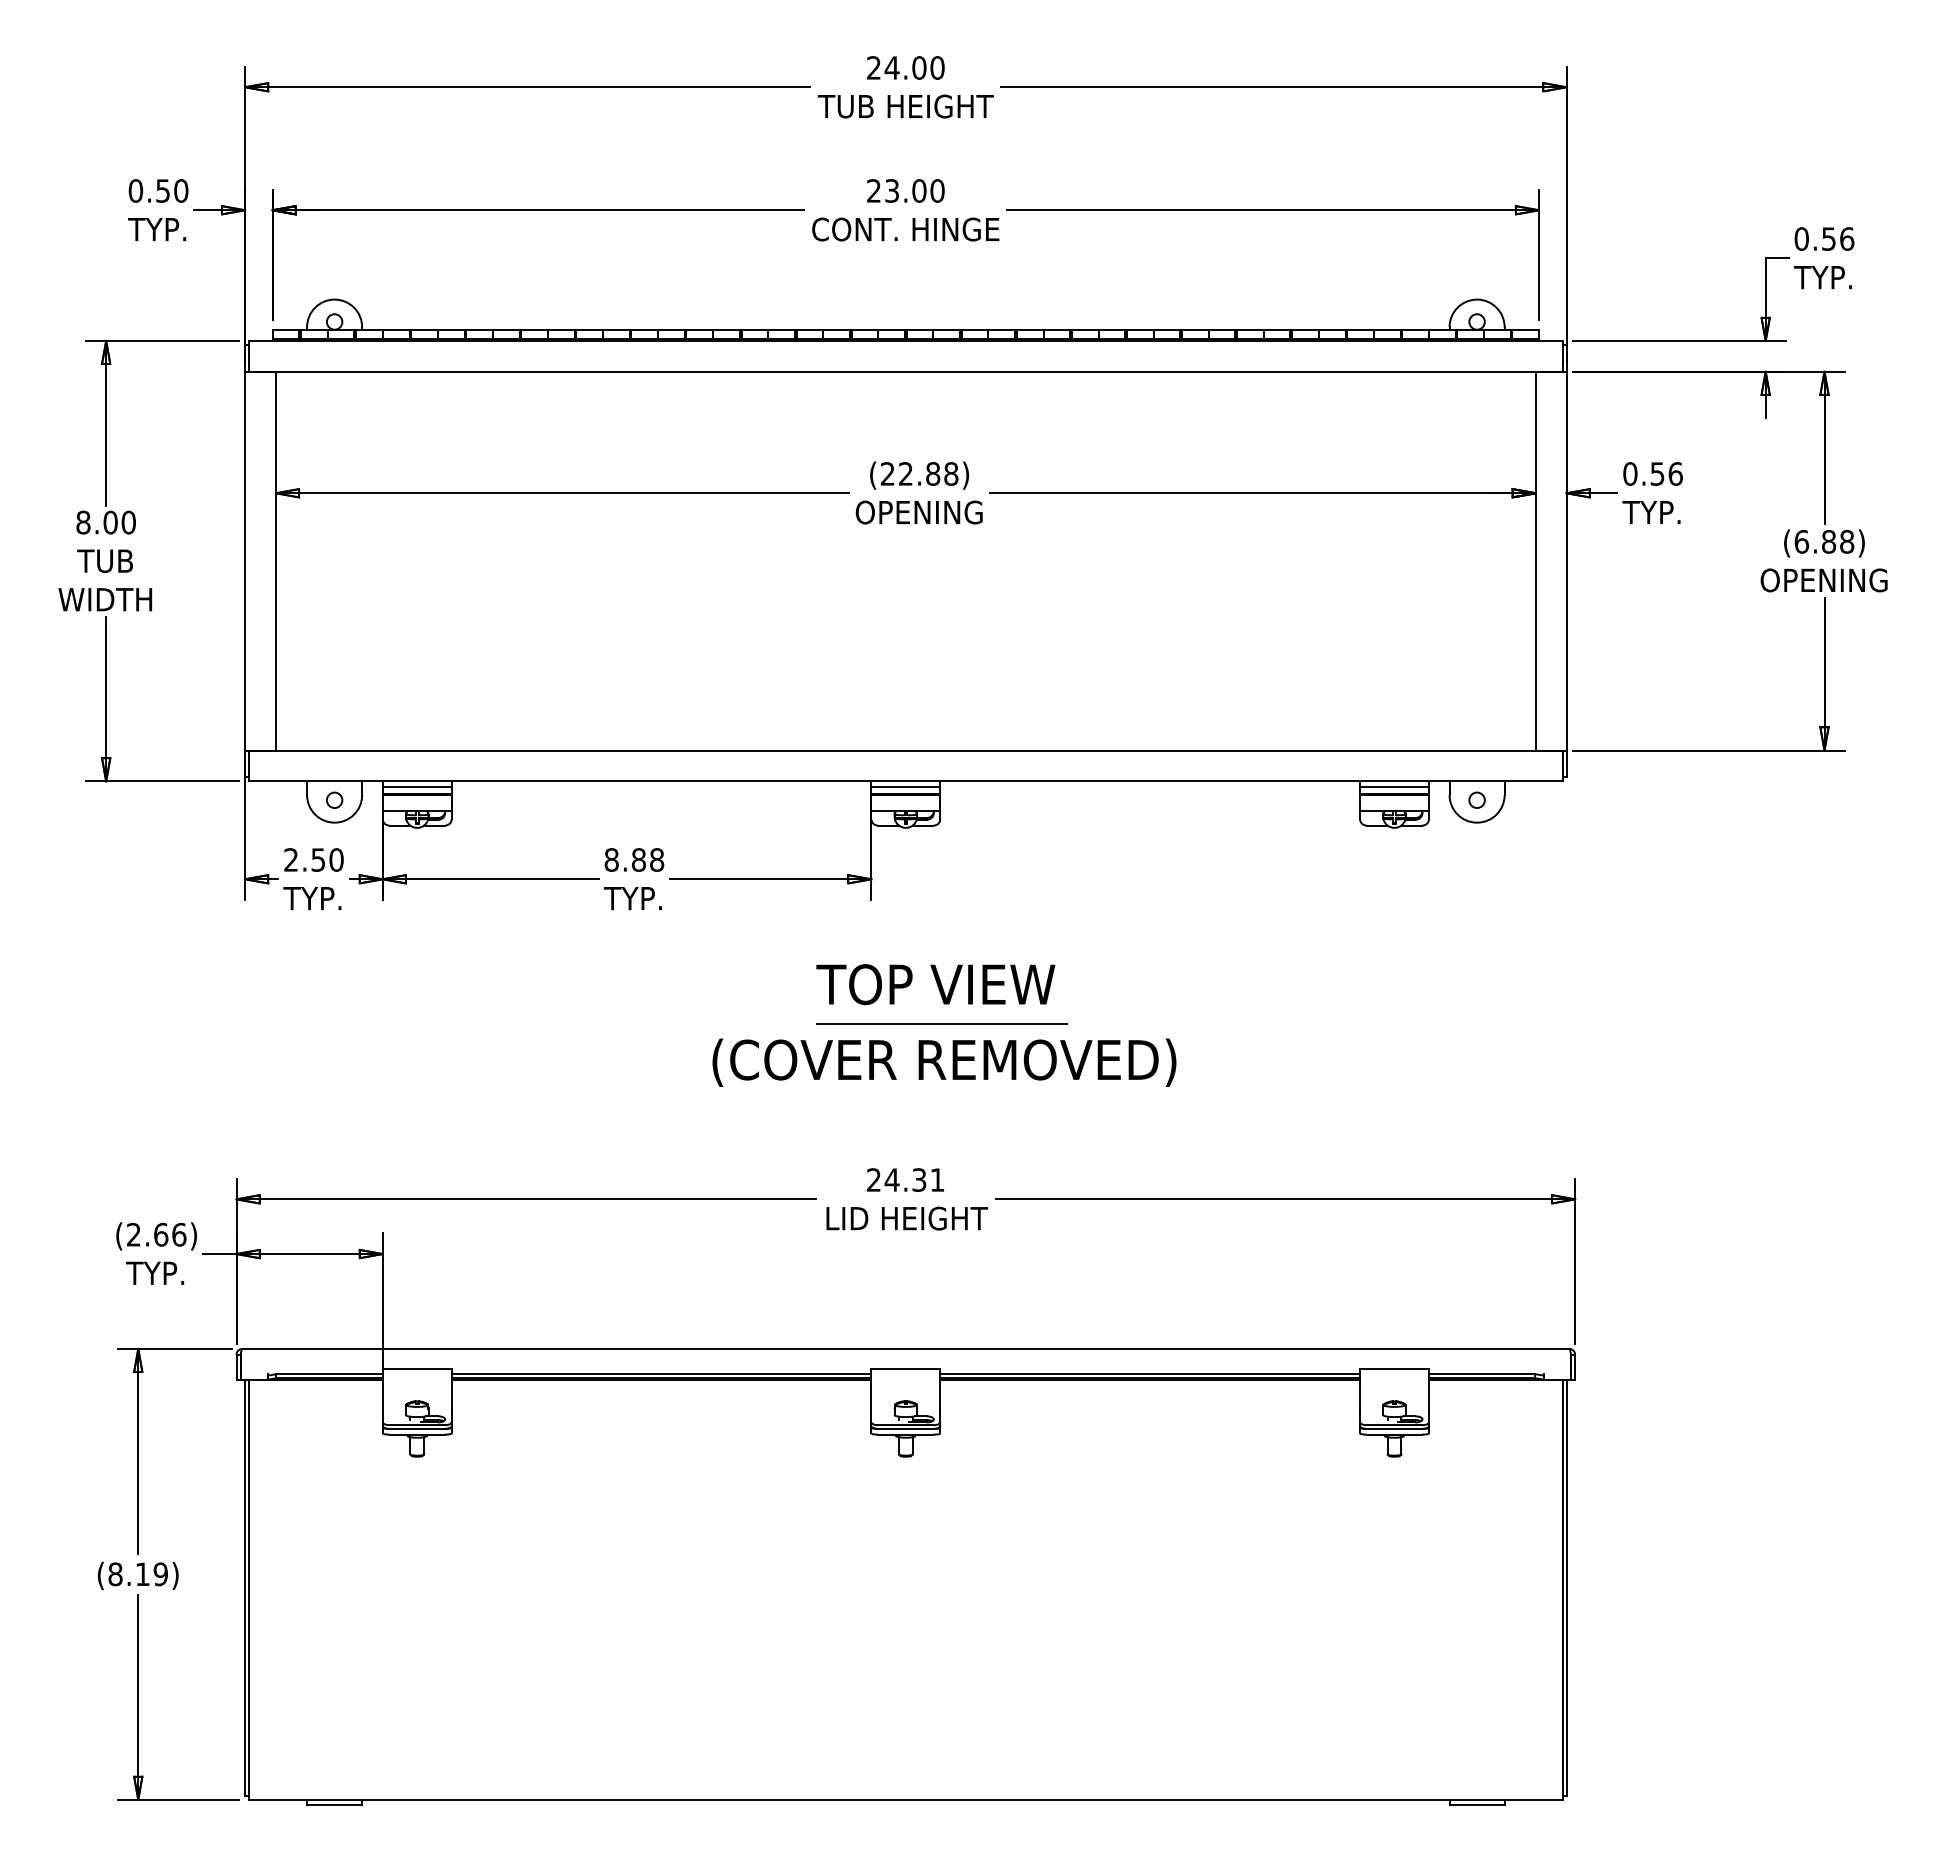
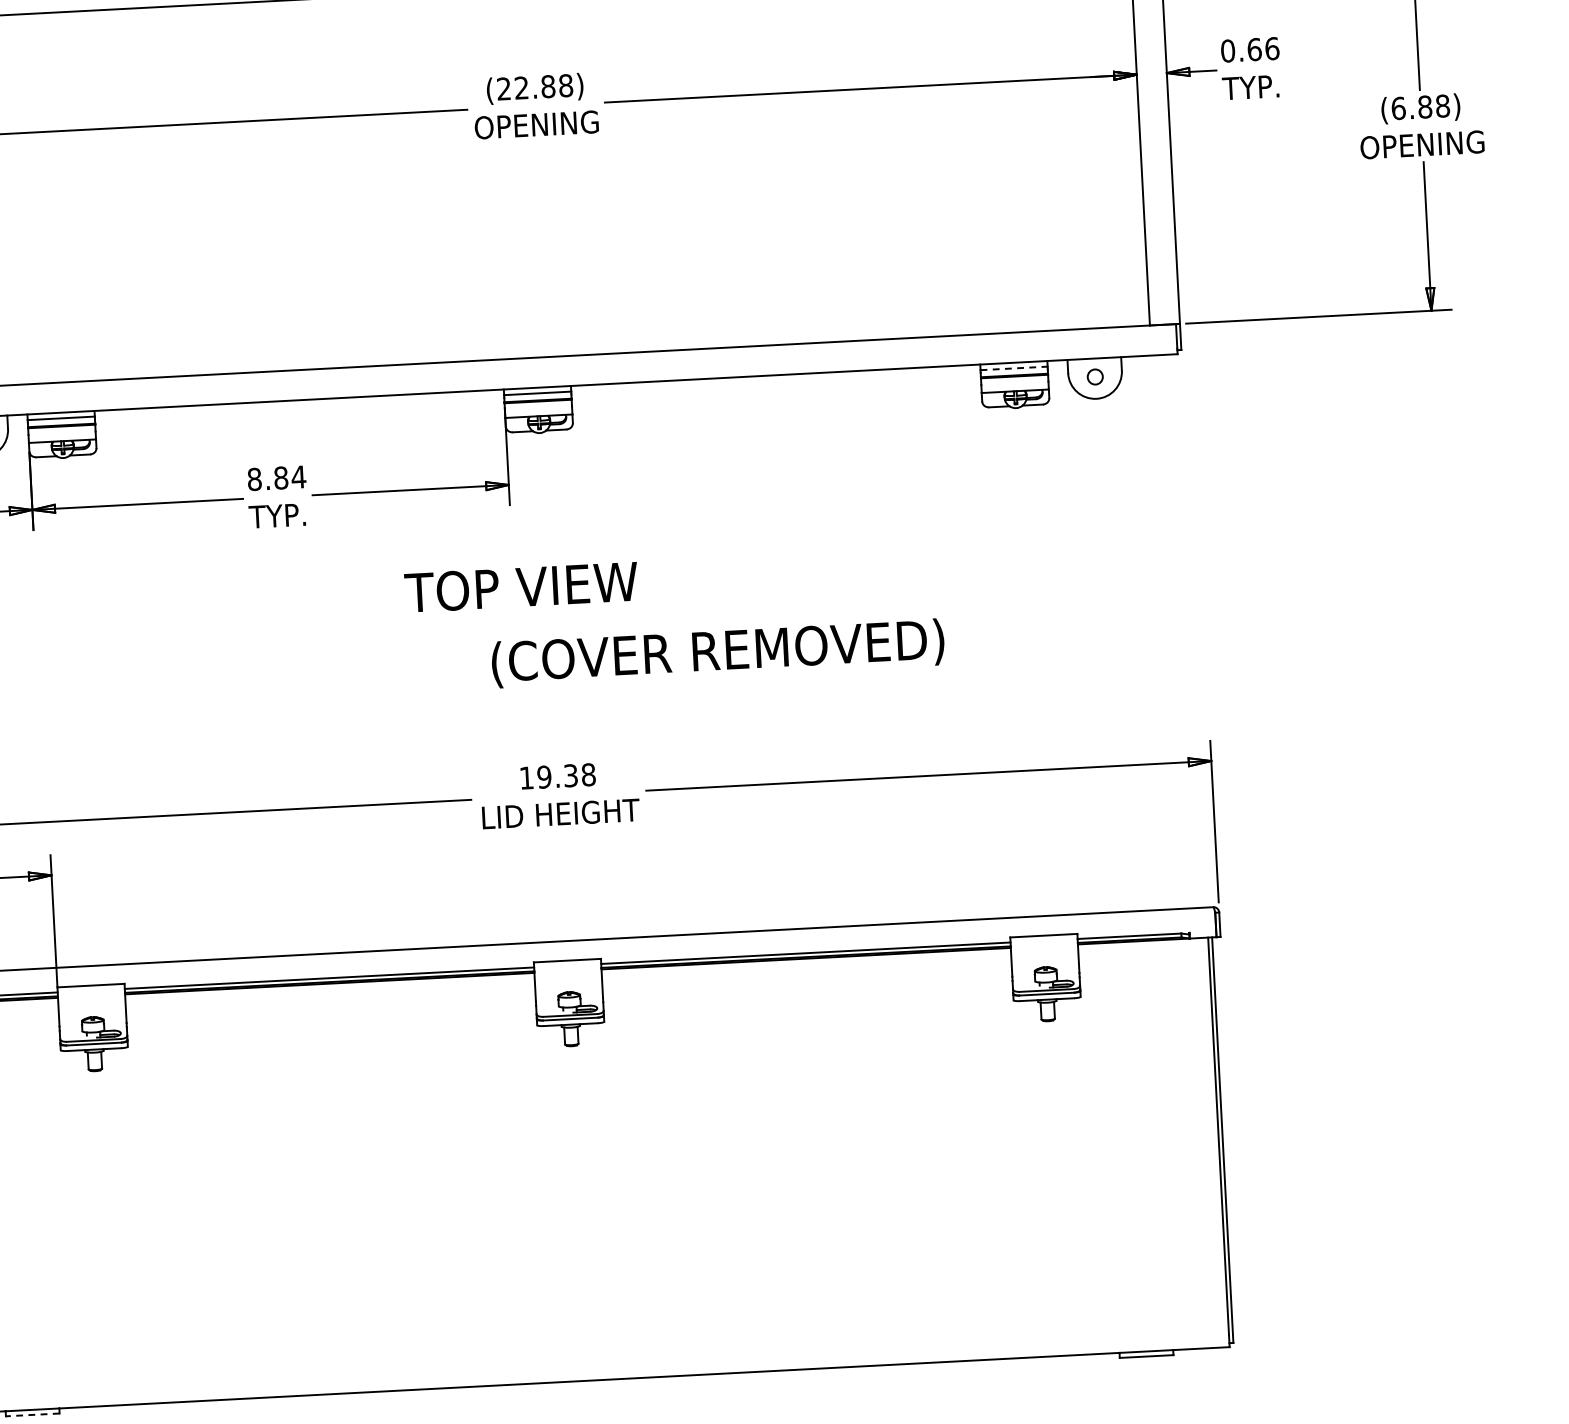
text: (1657, 473) -> (1254, 49), 0.56 -> 0.66
line: (1395, 787) -> (1015, 368), solid -> dashed
text: (656, 859) -> (298, 476), 8.88 -> 8.84
text: (935, 984) -> (521, 587), moved
line: (941, 1023) -> (584, 621), removed
text: (944, 1062) -> (718, 653), moved
text: (905, 1179) -> (557, 775), 24.31 -> 19.38
line: (334, 1804) -> (32, 1414), solid -> dashed

